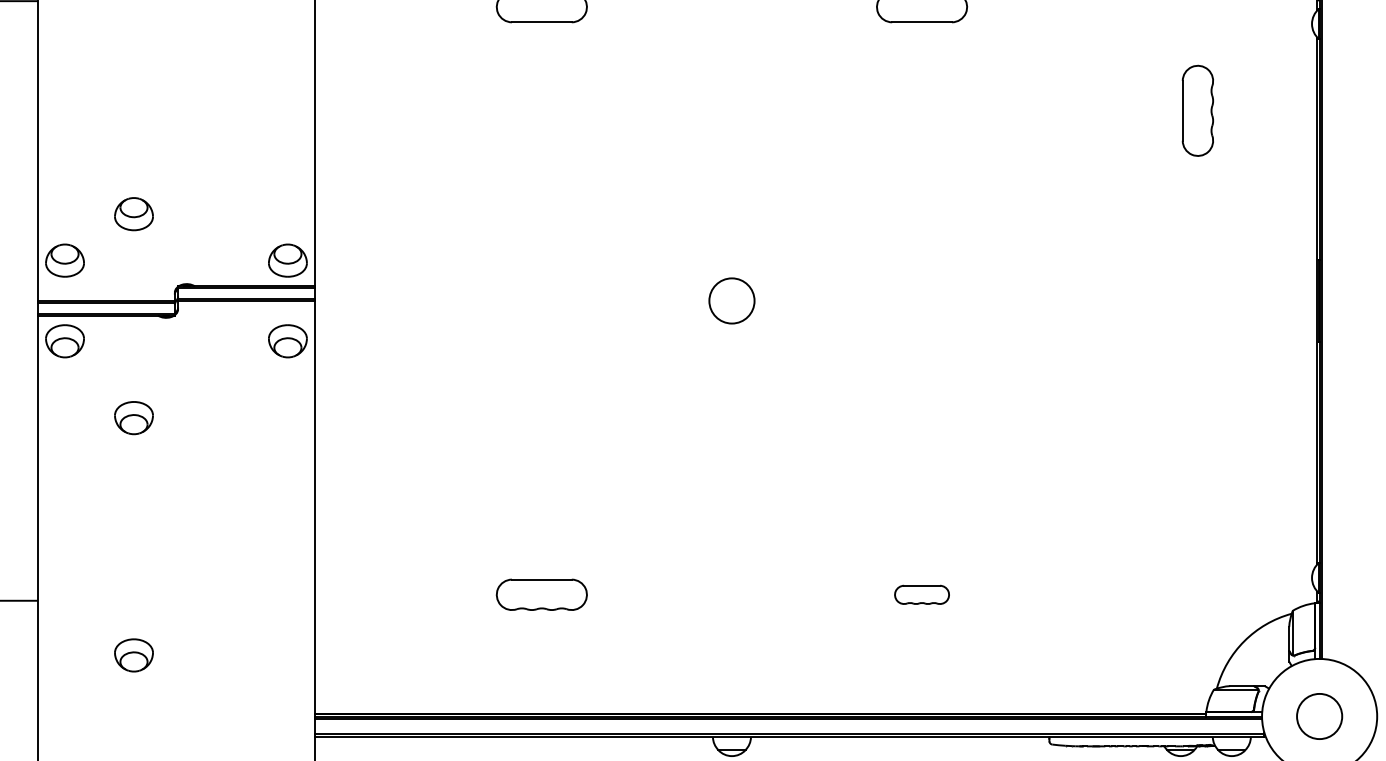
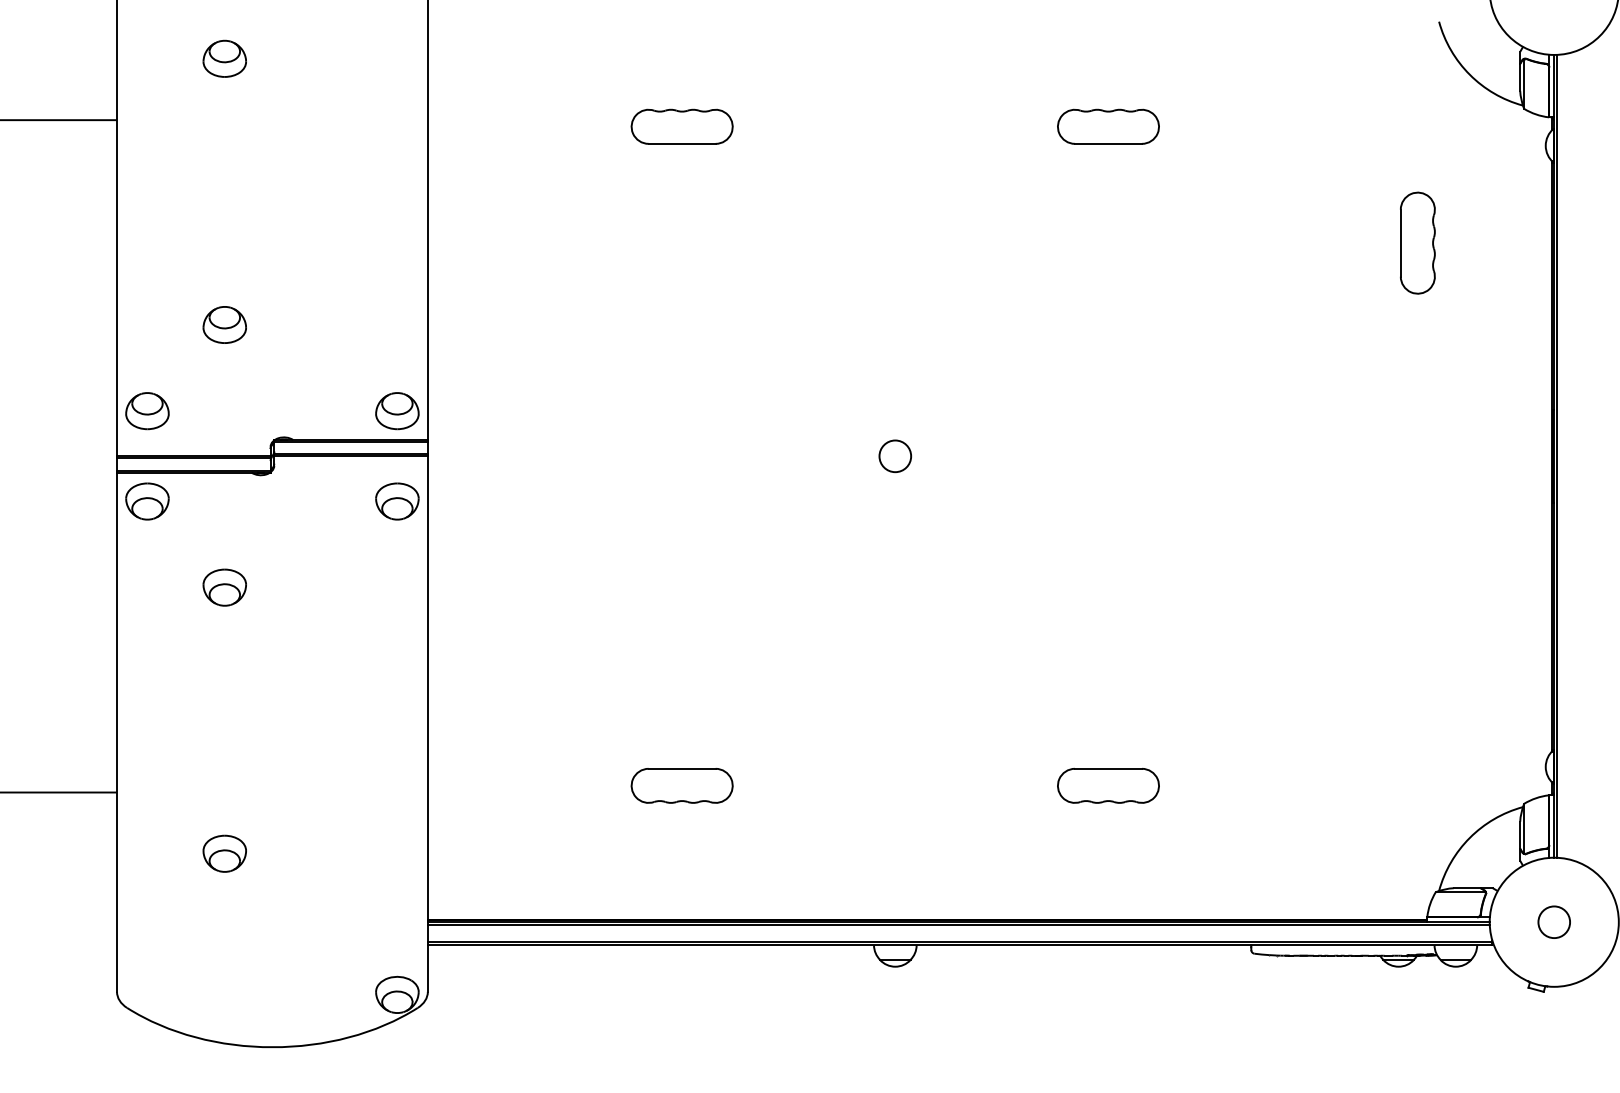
part: (133, 213) -> (224, 324), moved
circle: (732, 301) -> (895, 456), size x0.62
part: (922, 594) -> (1108, 785), size x1.67
circle: (1319, 716) -> (1554, 922), size x0.62

